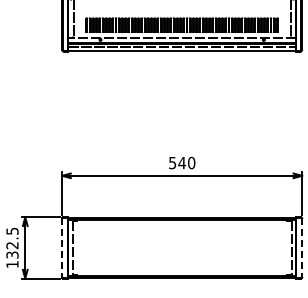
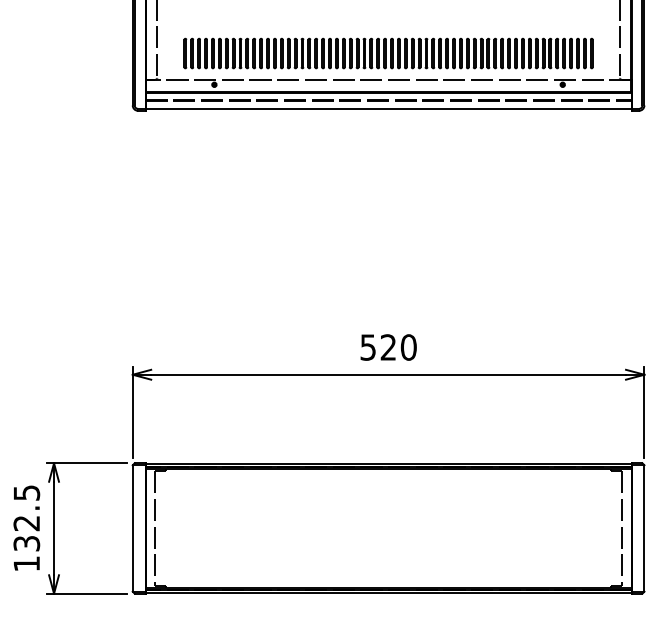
text: (182, 162) -> (389, 346), 540 -> 520
line: (62, 247) -> (133, 527), dashed -> solid
line: (302, 247) -> (645, 527), dashed -> solid

